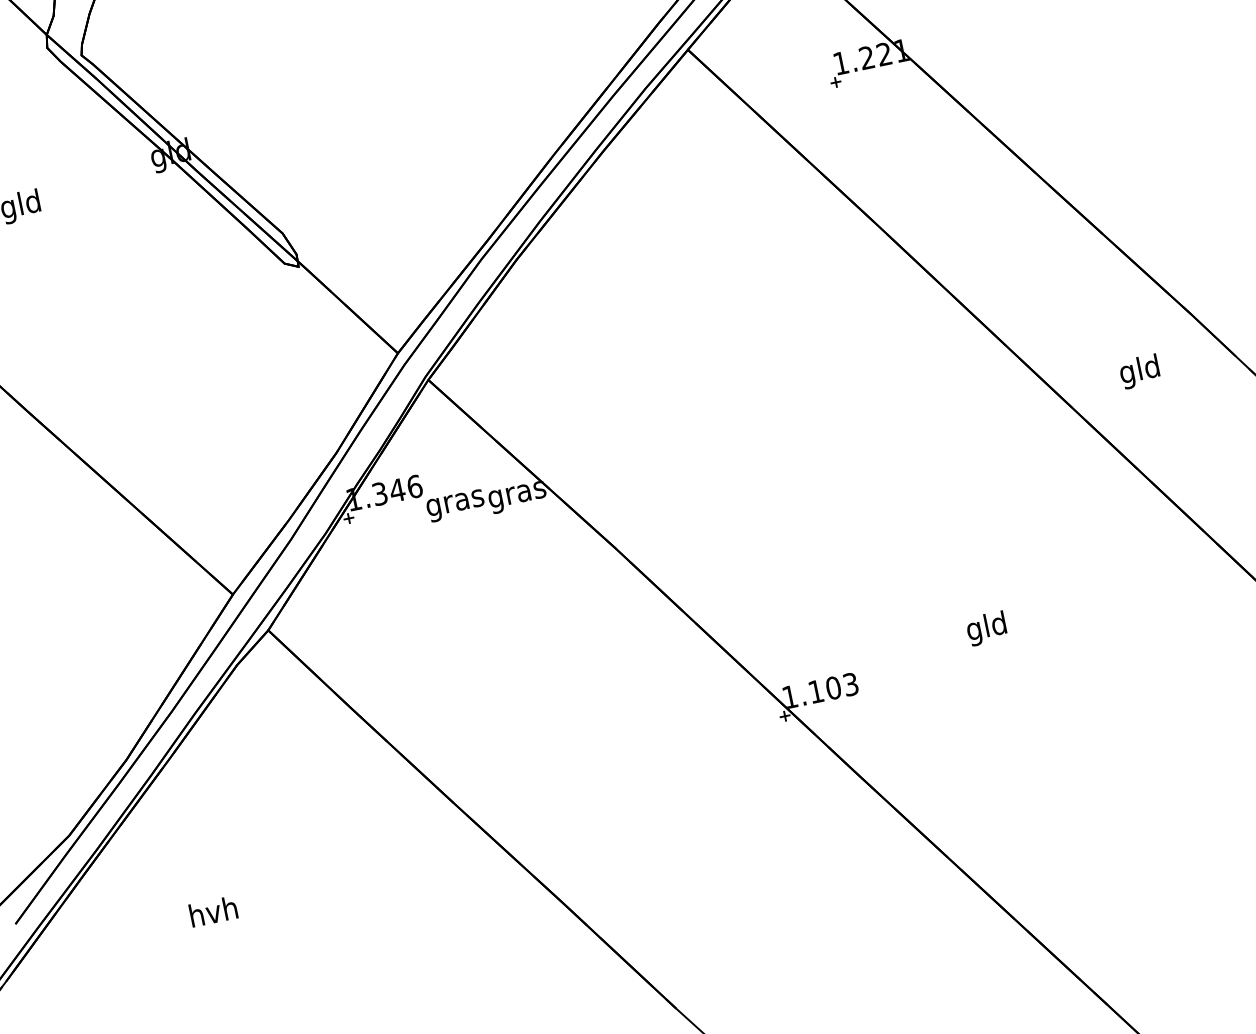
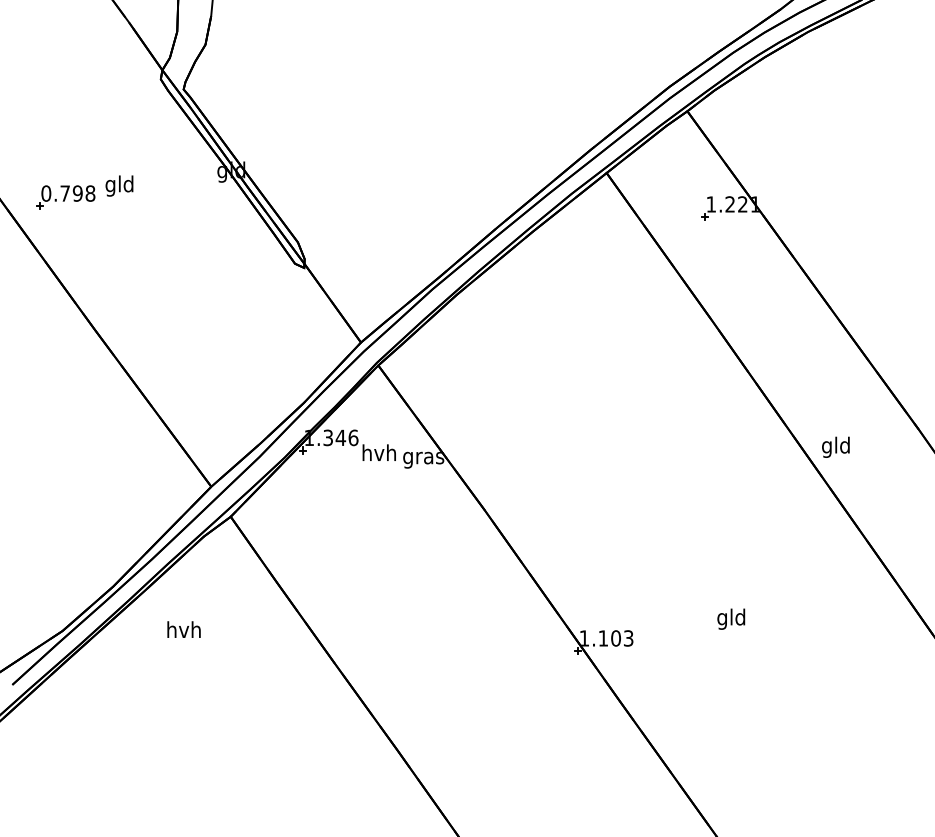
text: (1138, 370) -> (835, 446), moved
text: (453, 502) -> (378, 454), gras -> hvh
text: (212, 911) -> (183, 629), moved

